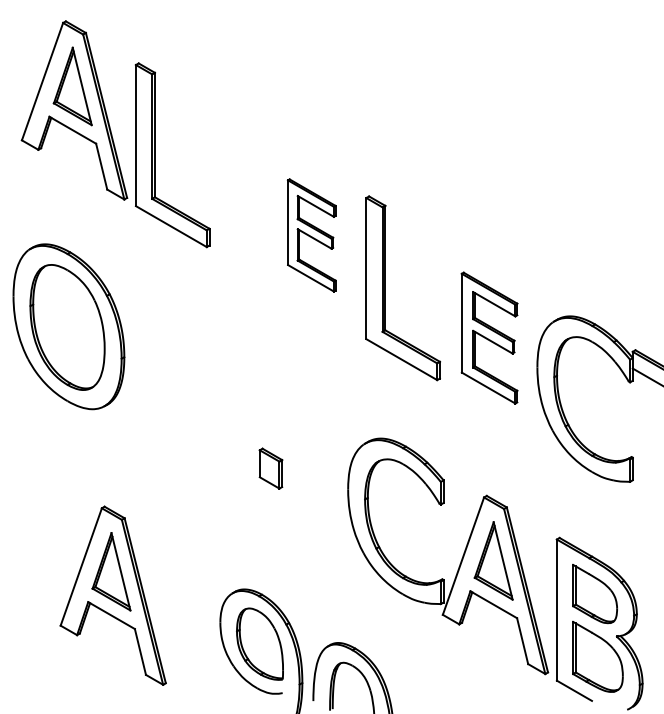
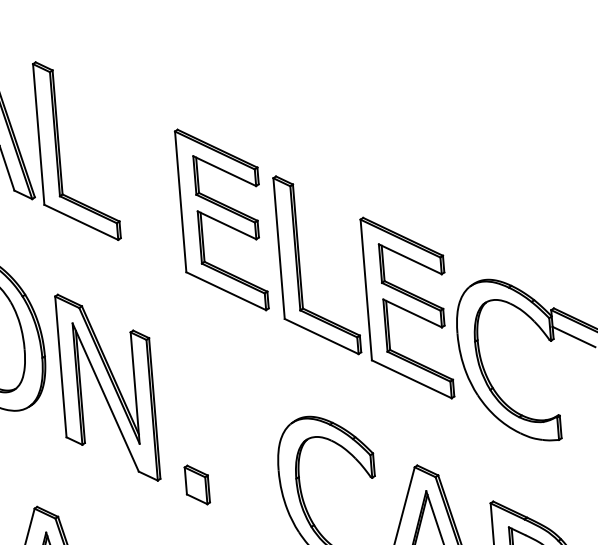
part: (311, 235) -> (221, 219), size x1.67
part: (489, 337) -> (407, 307), size x1.43
part: (184, 393) -> (107, 387), added
part: (270, 468) -> (196, 484), moved

